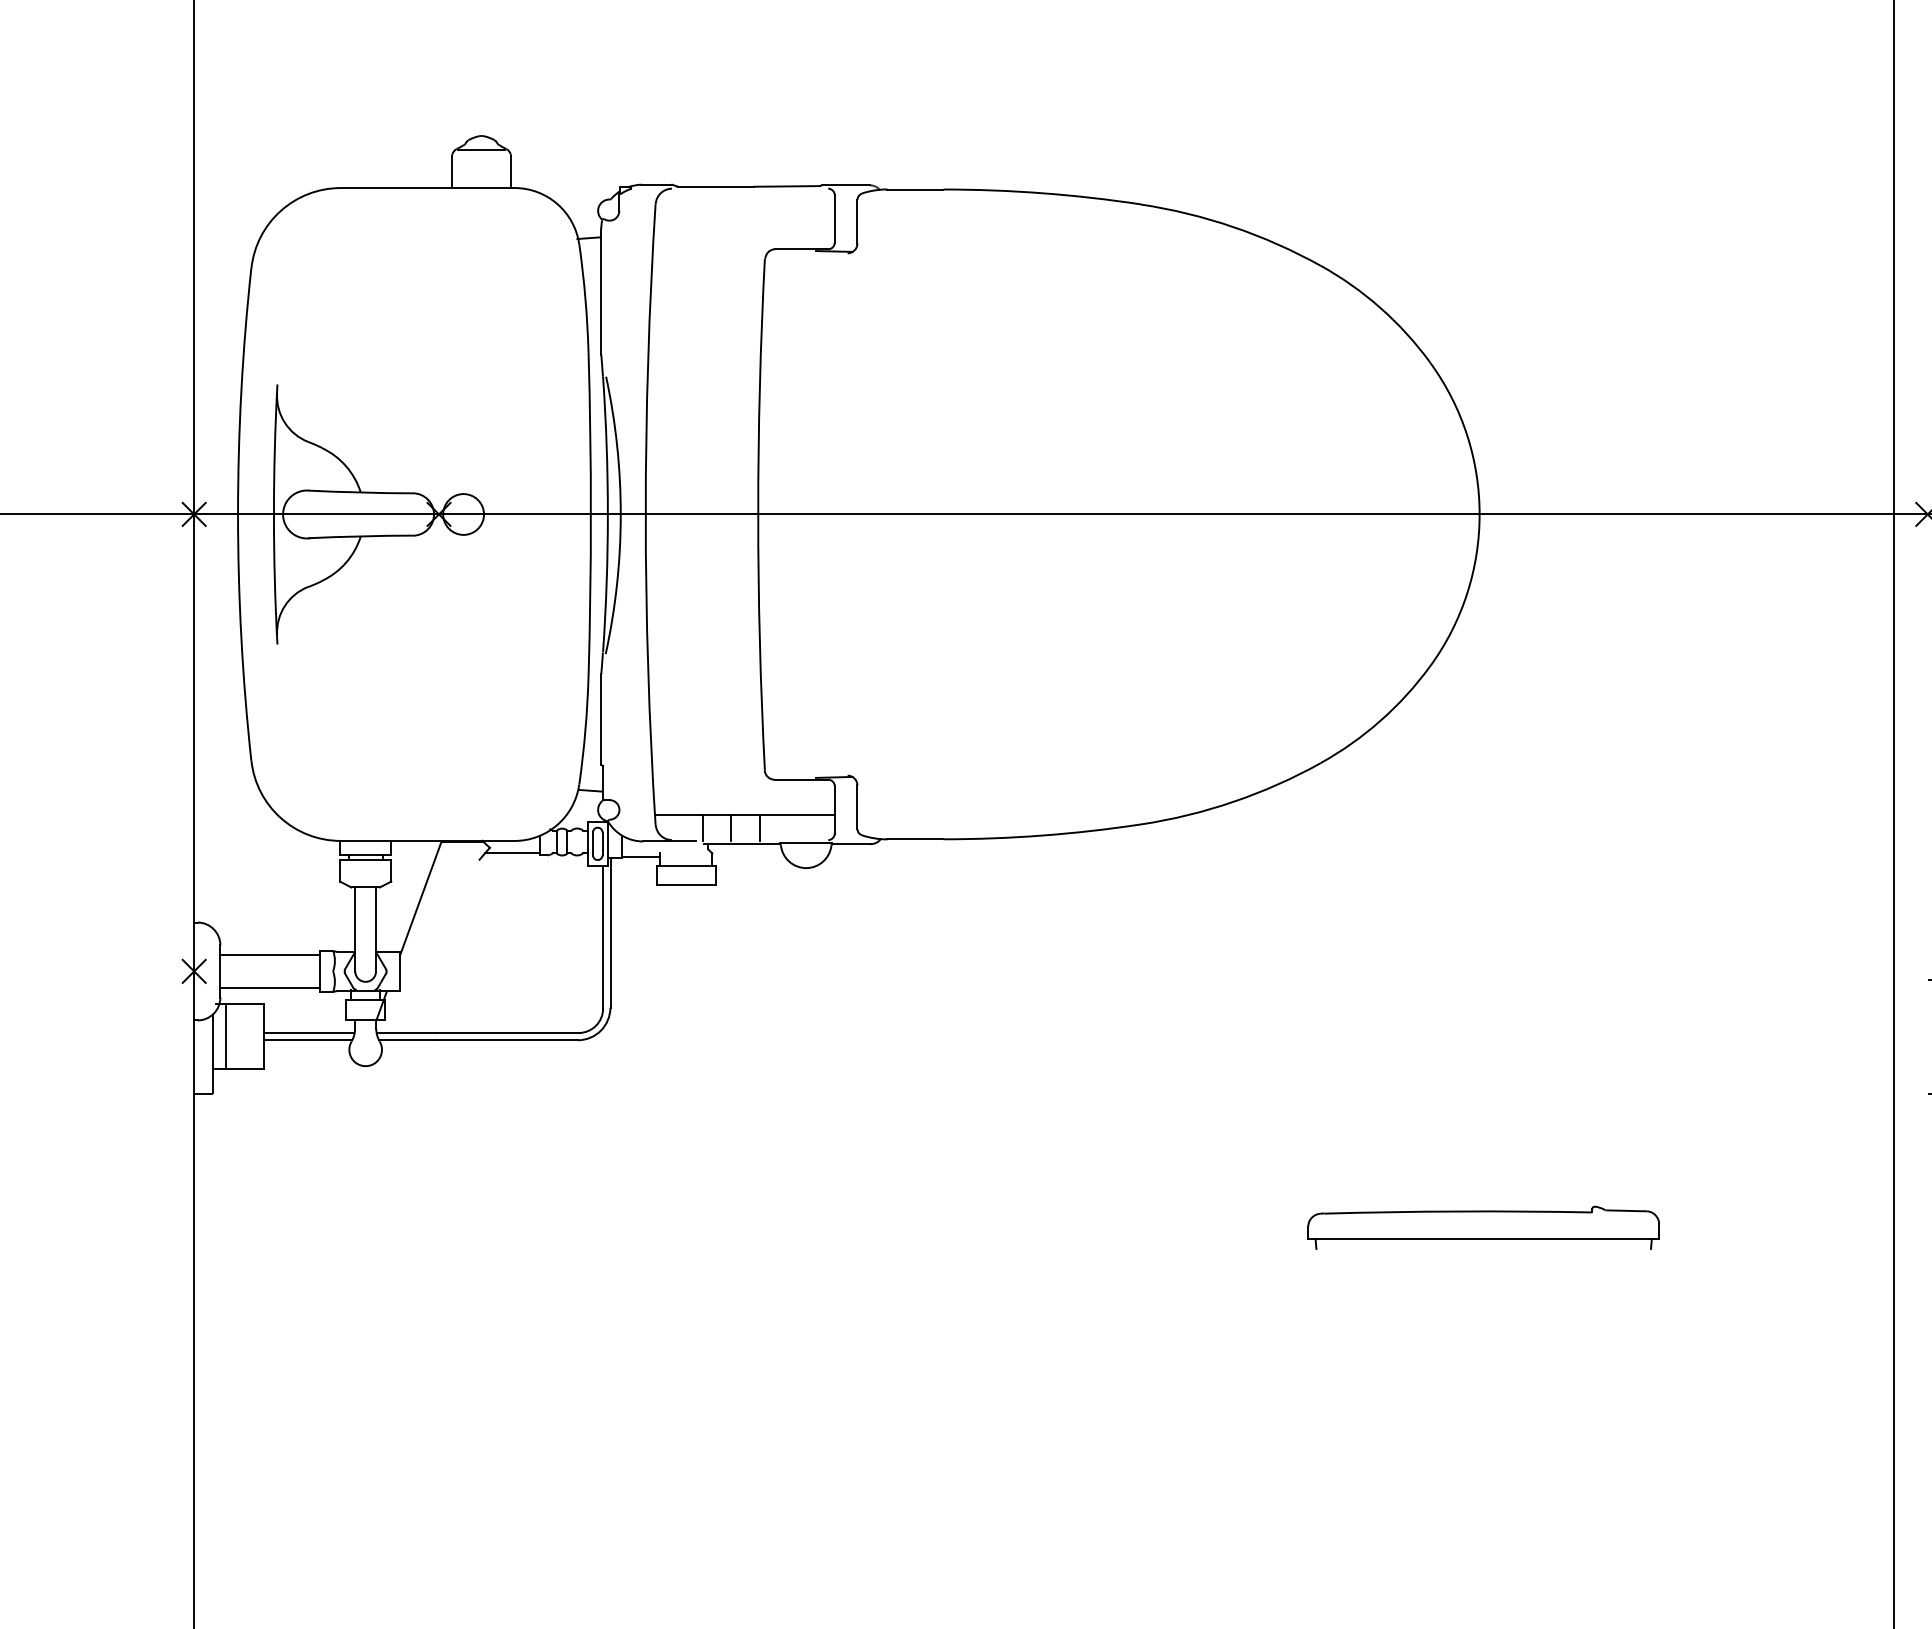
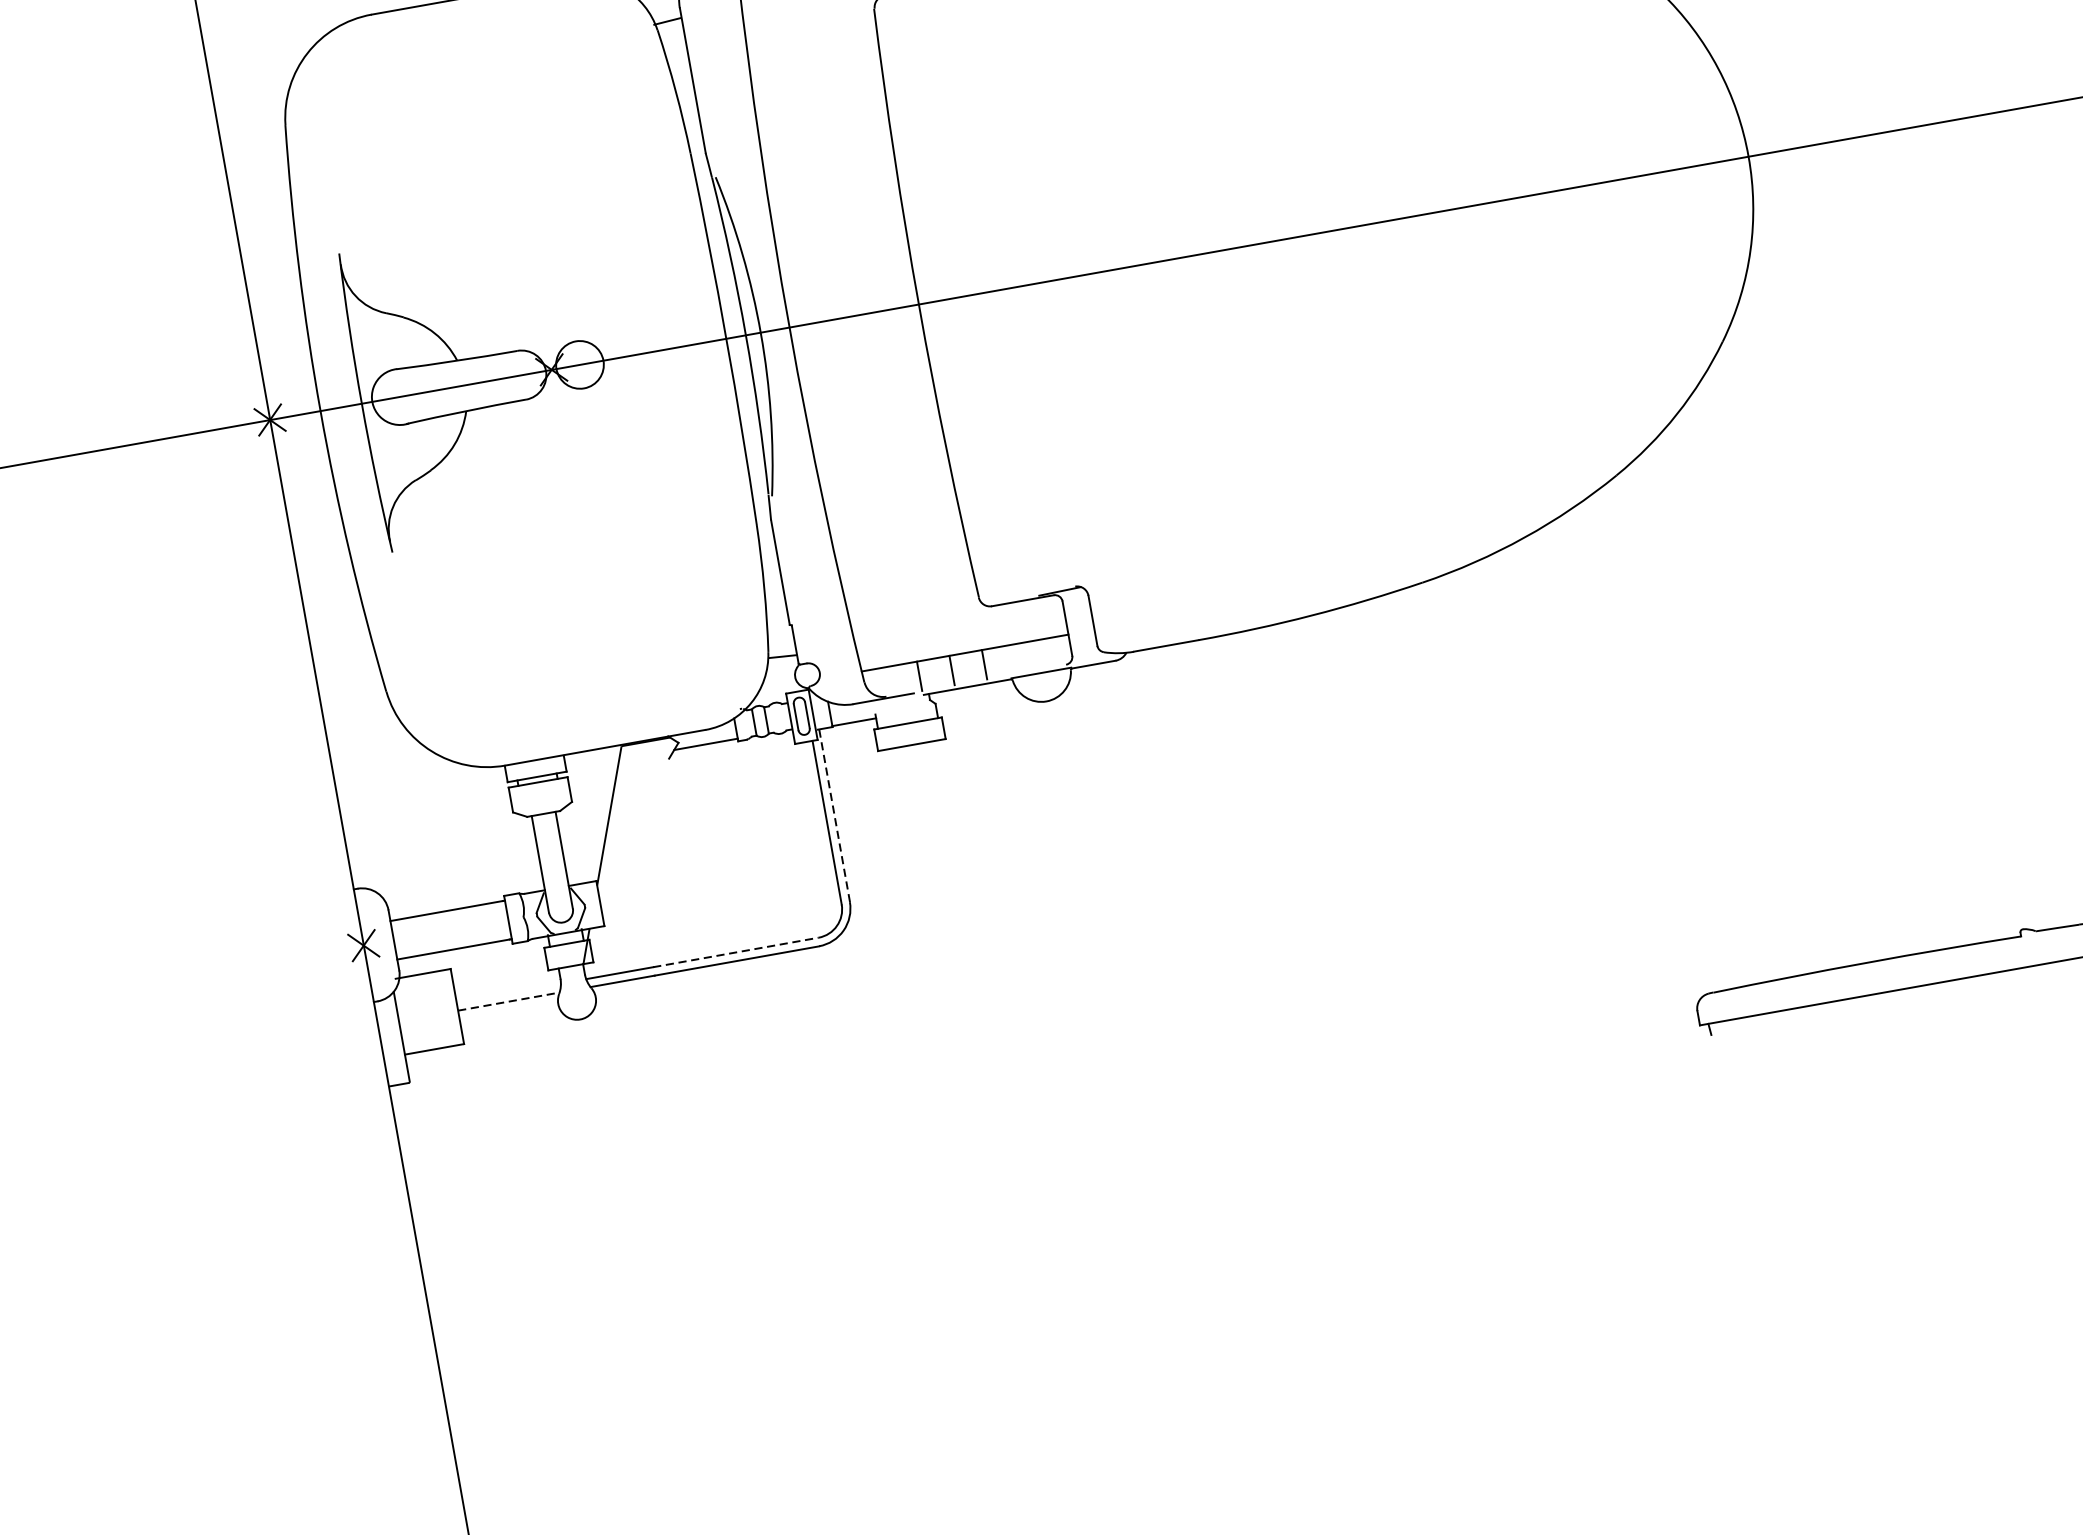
line: (610, 932) -> (834, 815), solid -> dashed
line: (308, 1033) -> (507, 993), removed
line: (506, 1033) -> (735, 953), solid -> dashed
line: (226, 1036) -> (414, 1013), removed
line: (307, 1040) -> (508, 1001), solid -> dashed

